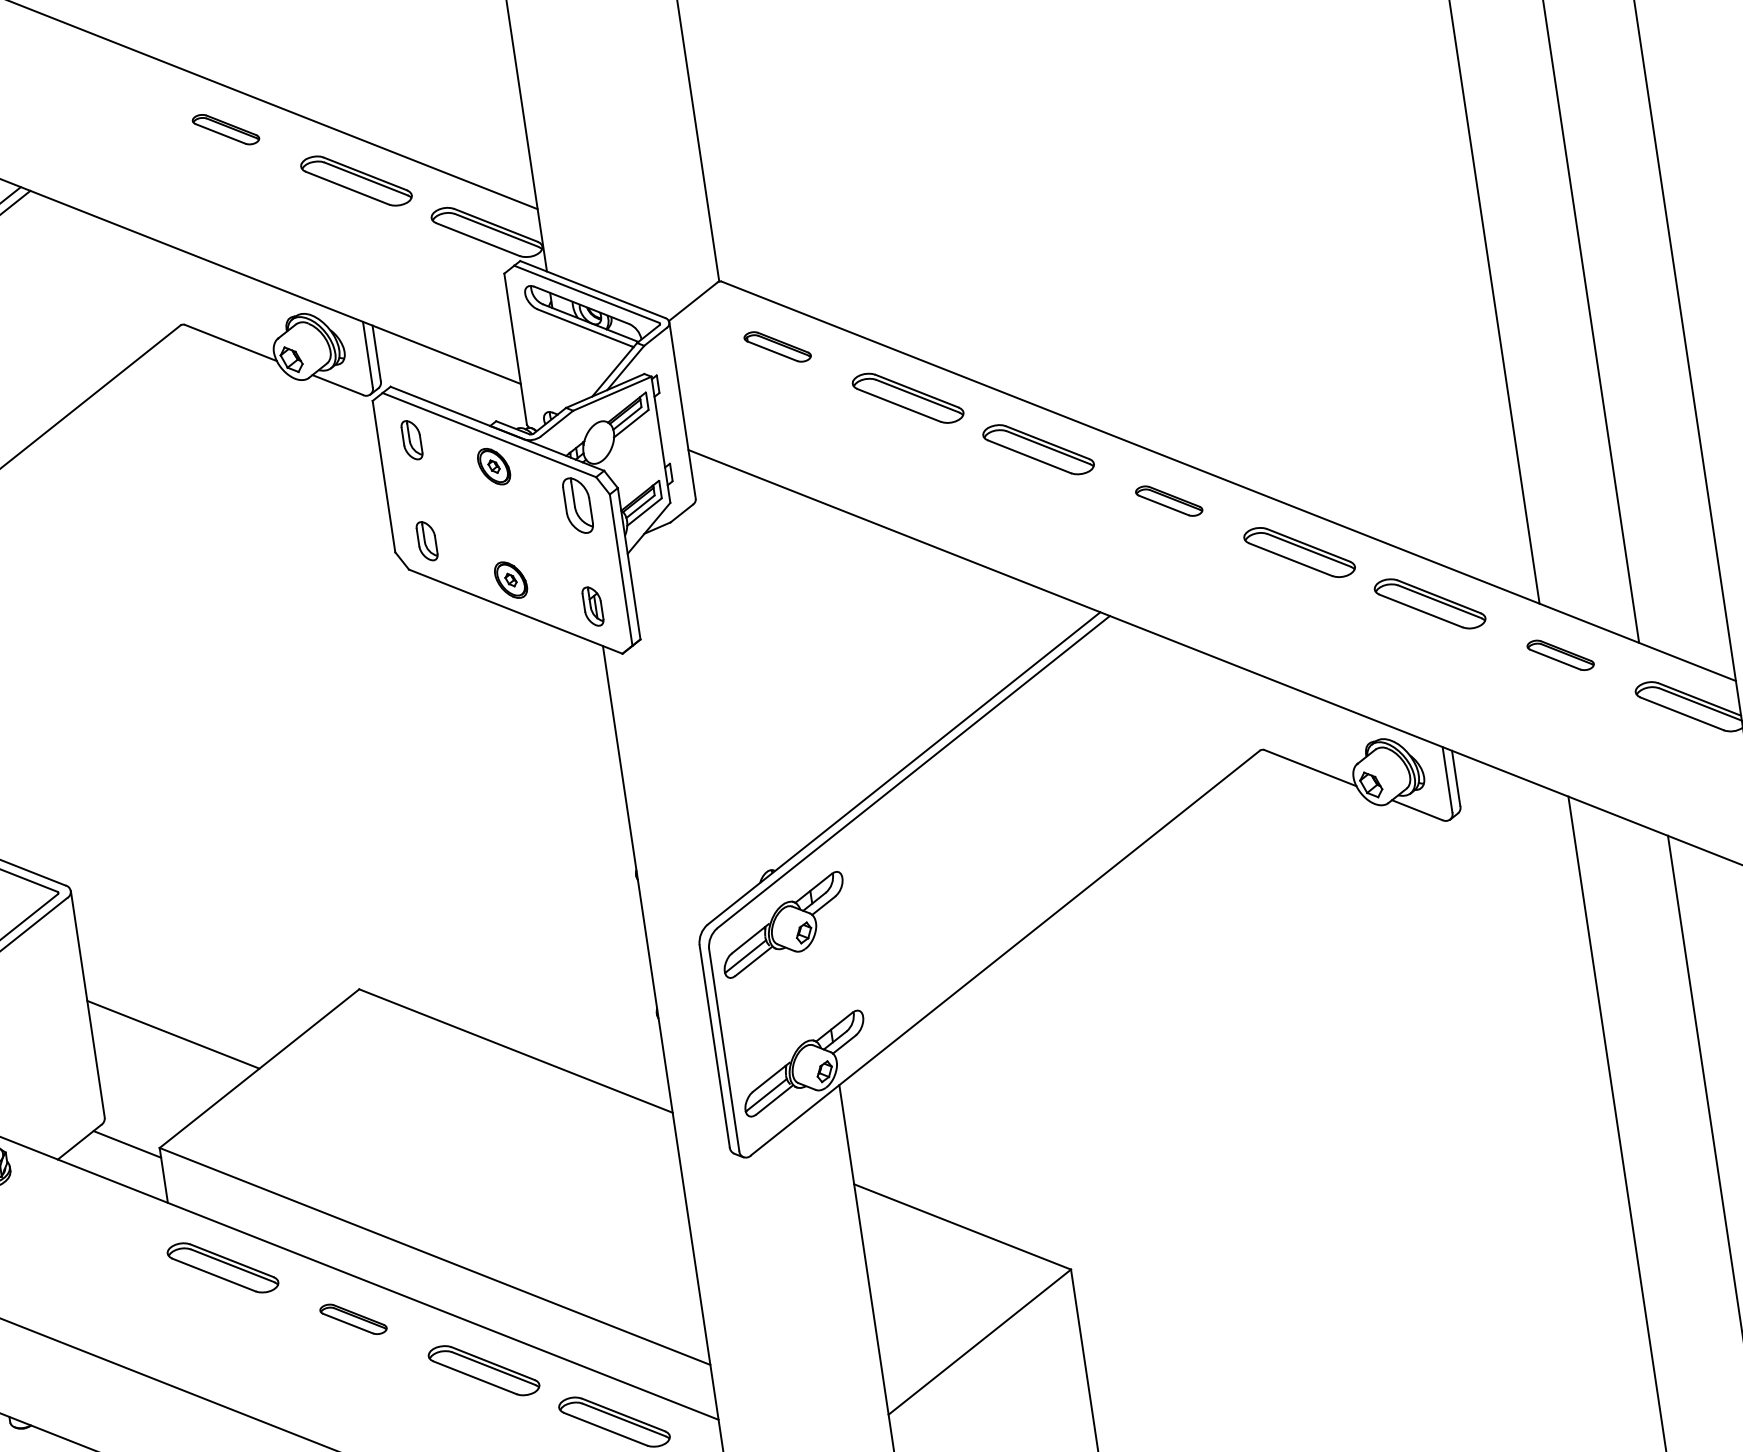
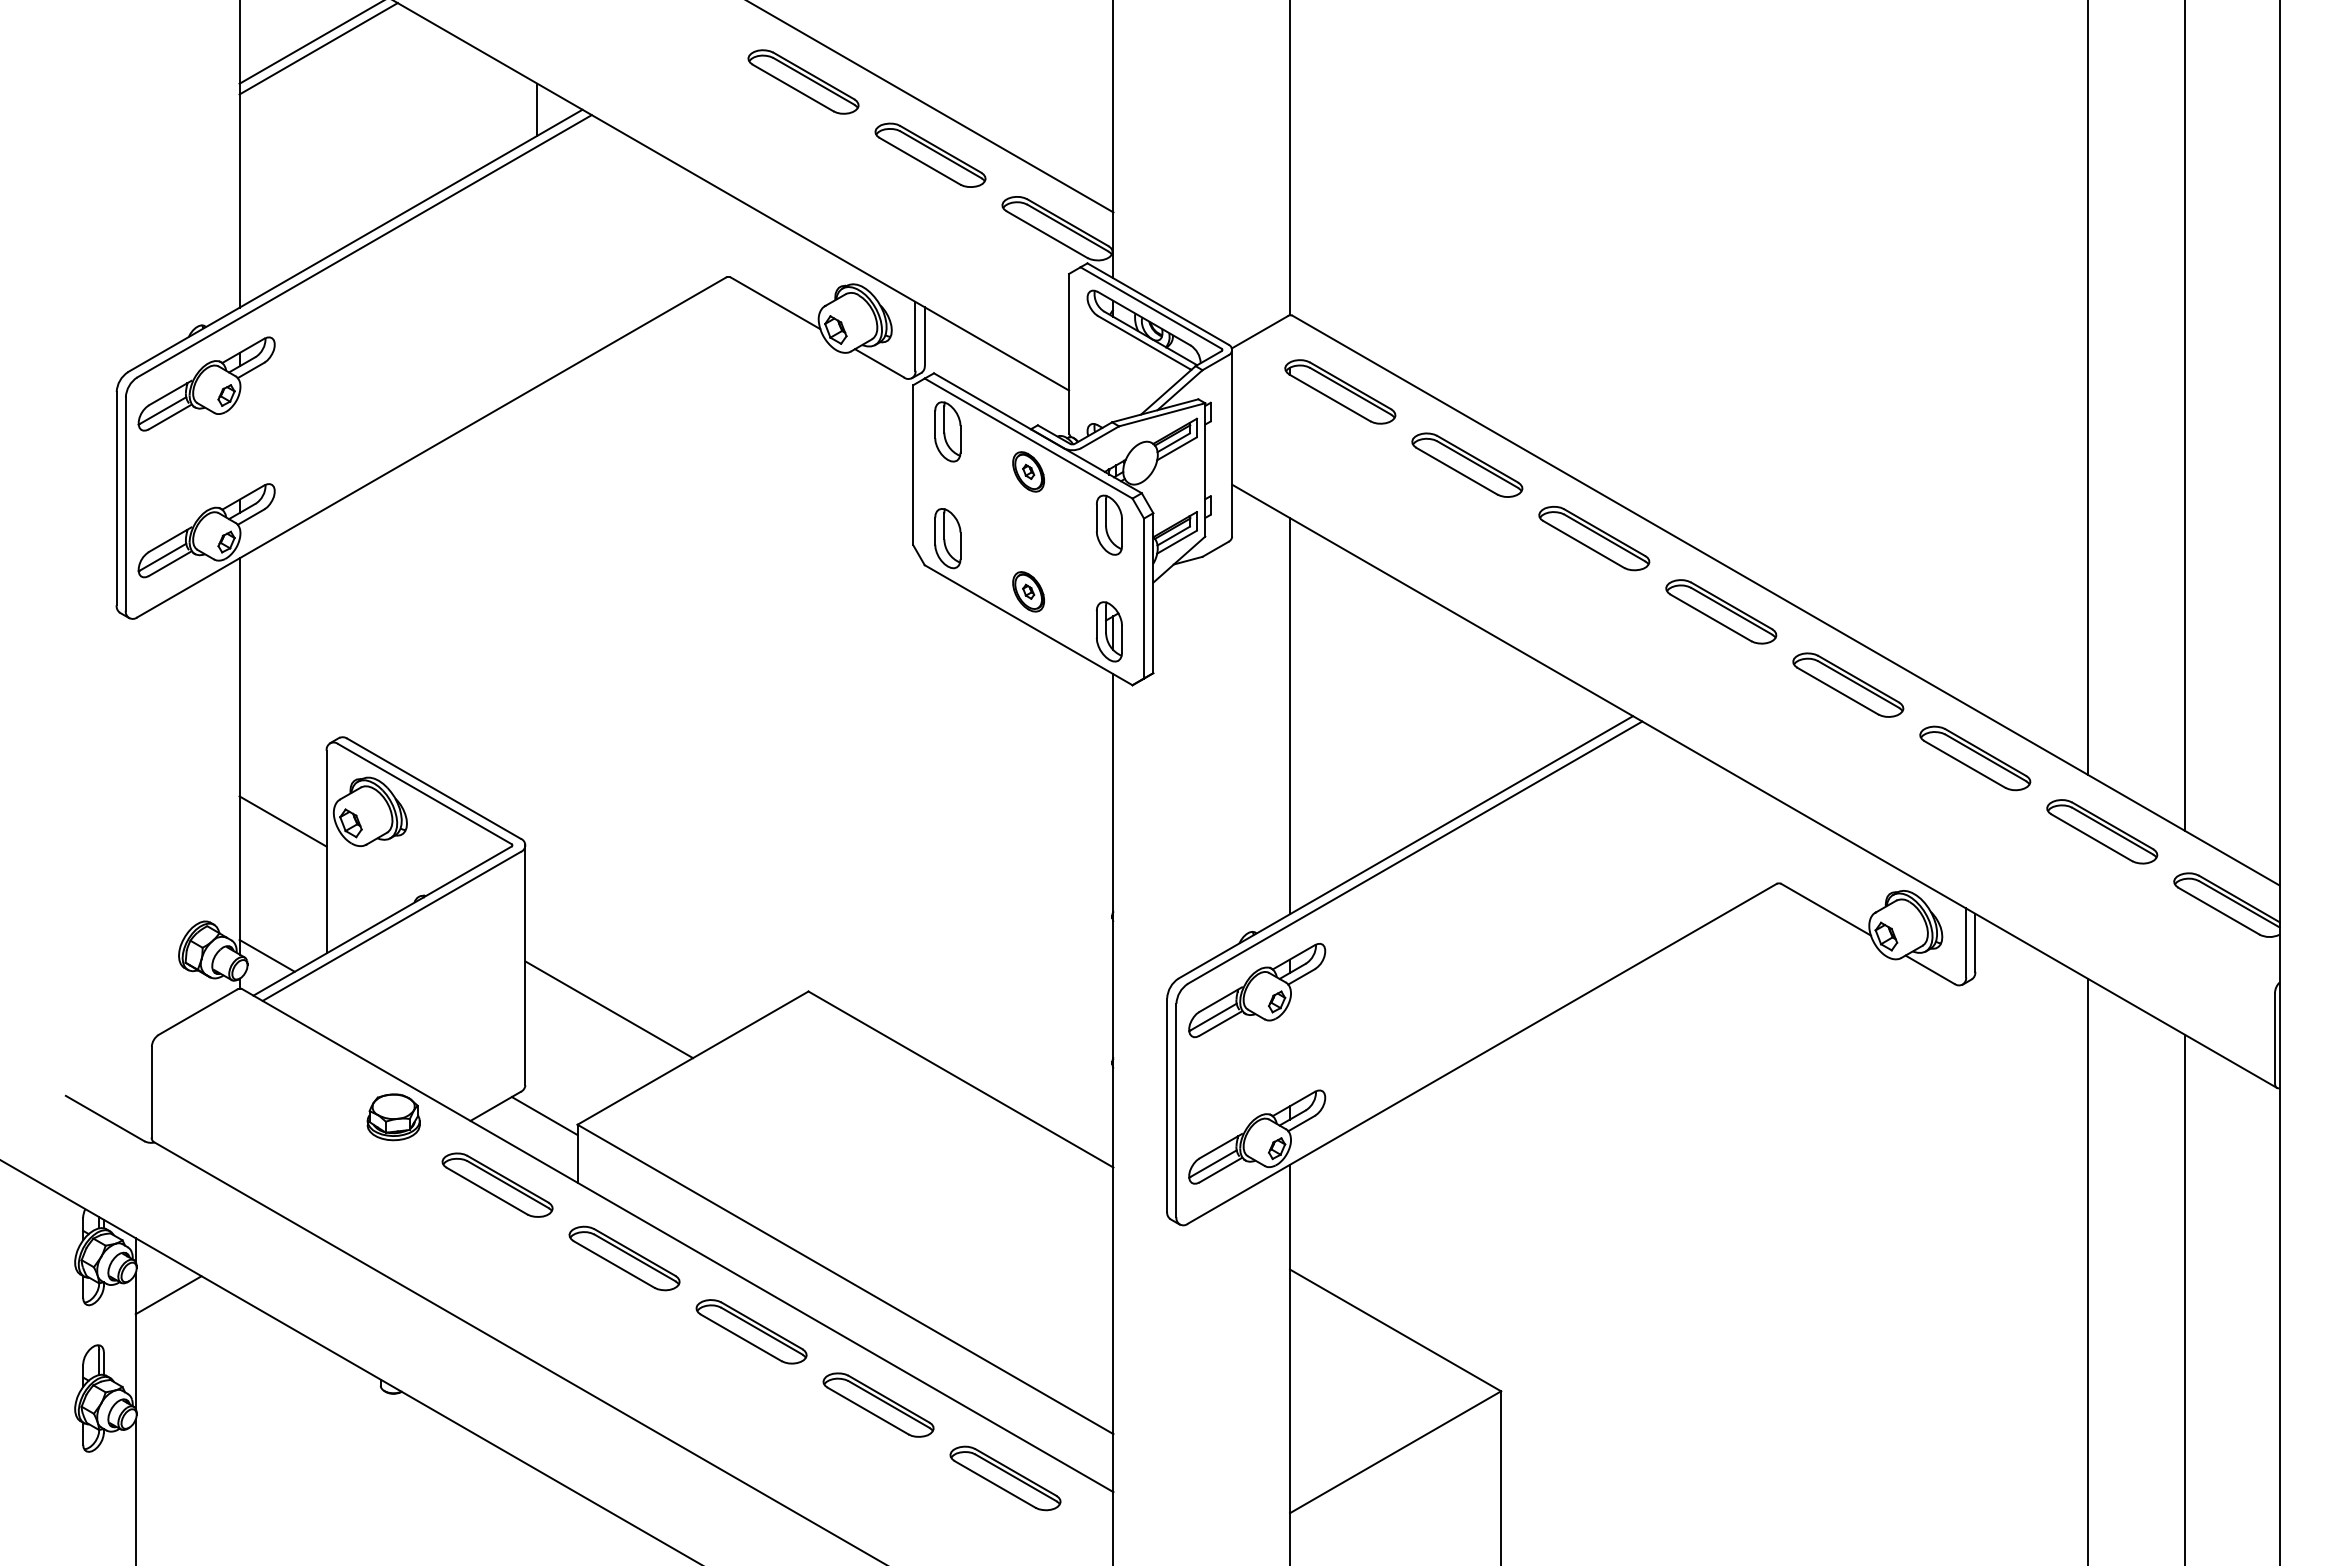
part: (225, 129) -> (803, 81), size x1.67
part: (777, 346) -> (1340, 391), size x1.67
part: (411, 439) -> (947, 431), size x1.43
part: (1169, 500) -> (1721, 611), size x1.67
part: (426, 541) -> (947, 538), size x1.43
part: (592, 606) -> (1108, 631), size x1.43
part: (1560, 655) -> (2102, 831), size x1.67
line: (776, 661) -> (1290, 716), added
part: (92, 1215) -> (497, 1184), added
part: (353, 1319) -> (751, 1331), size x1.67

